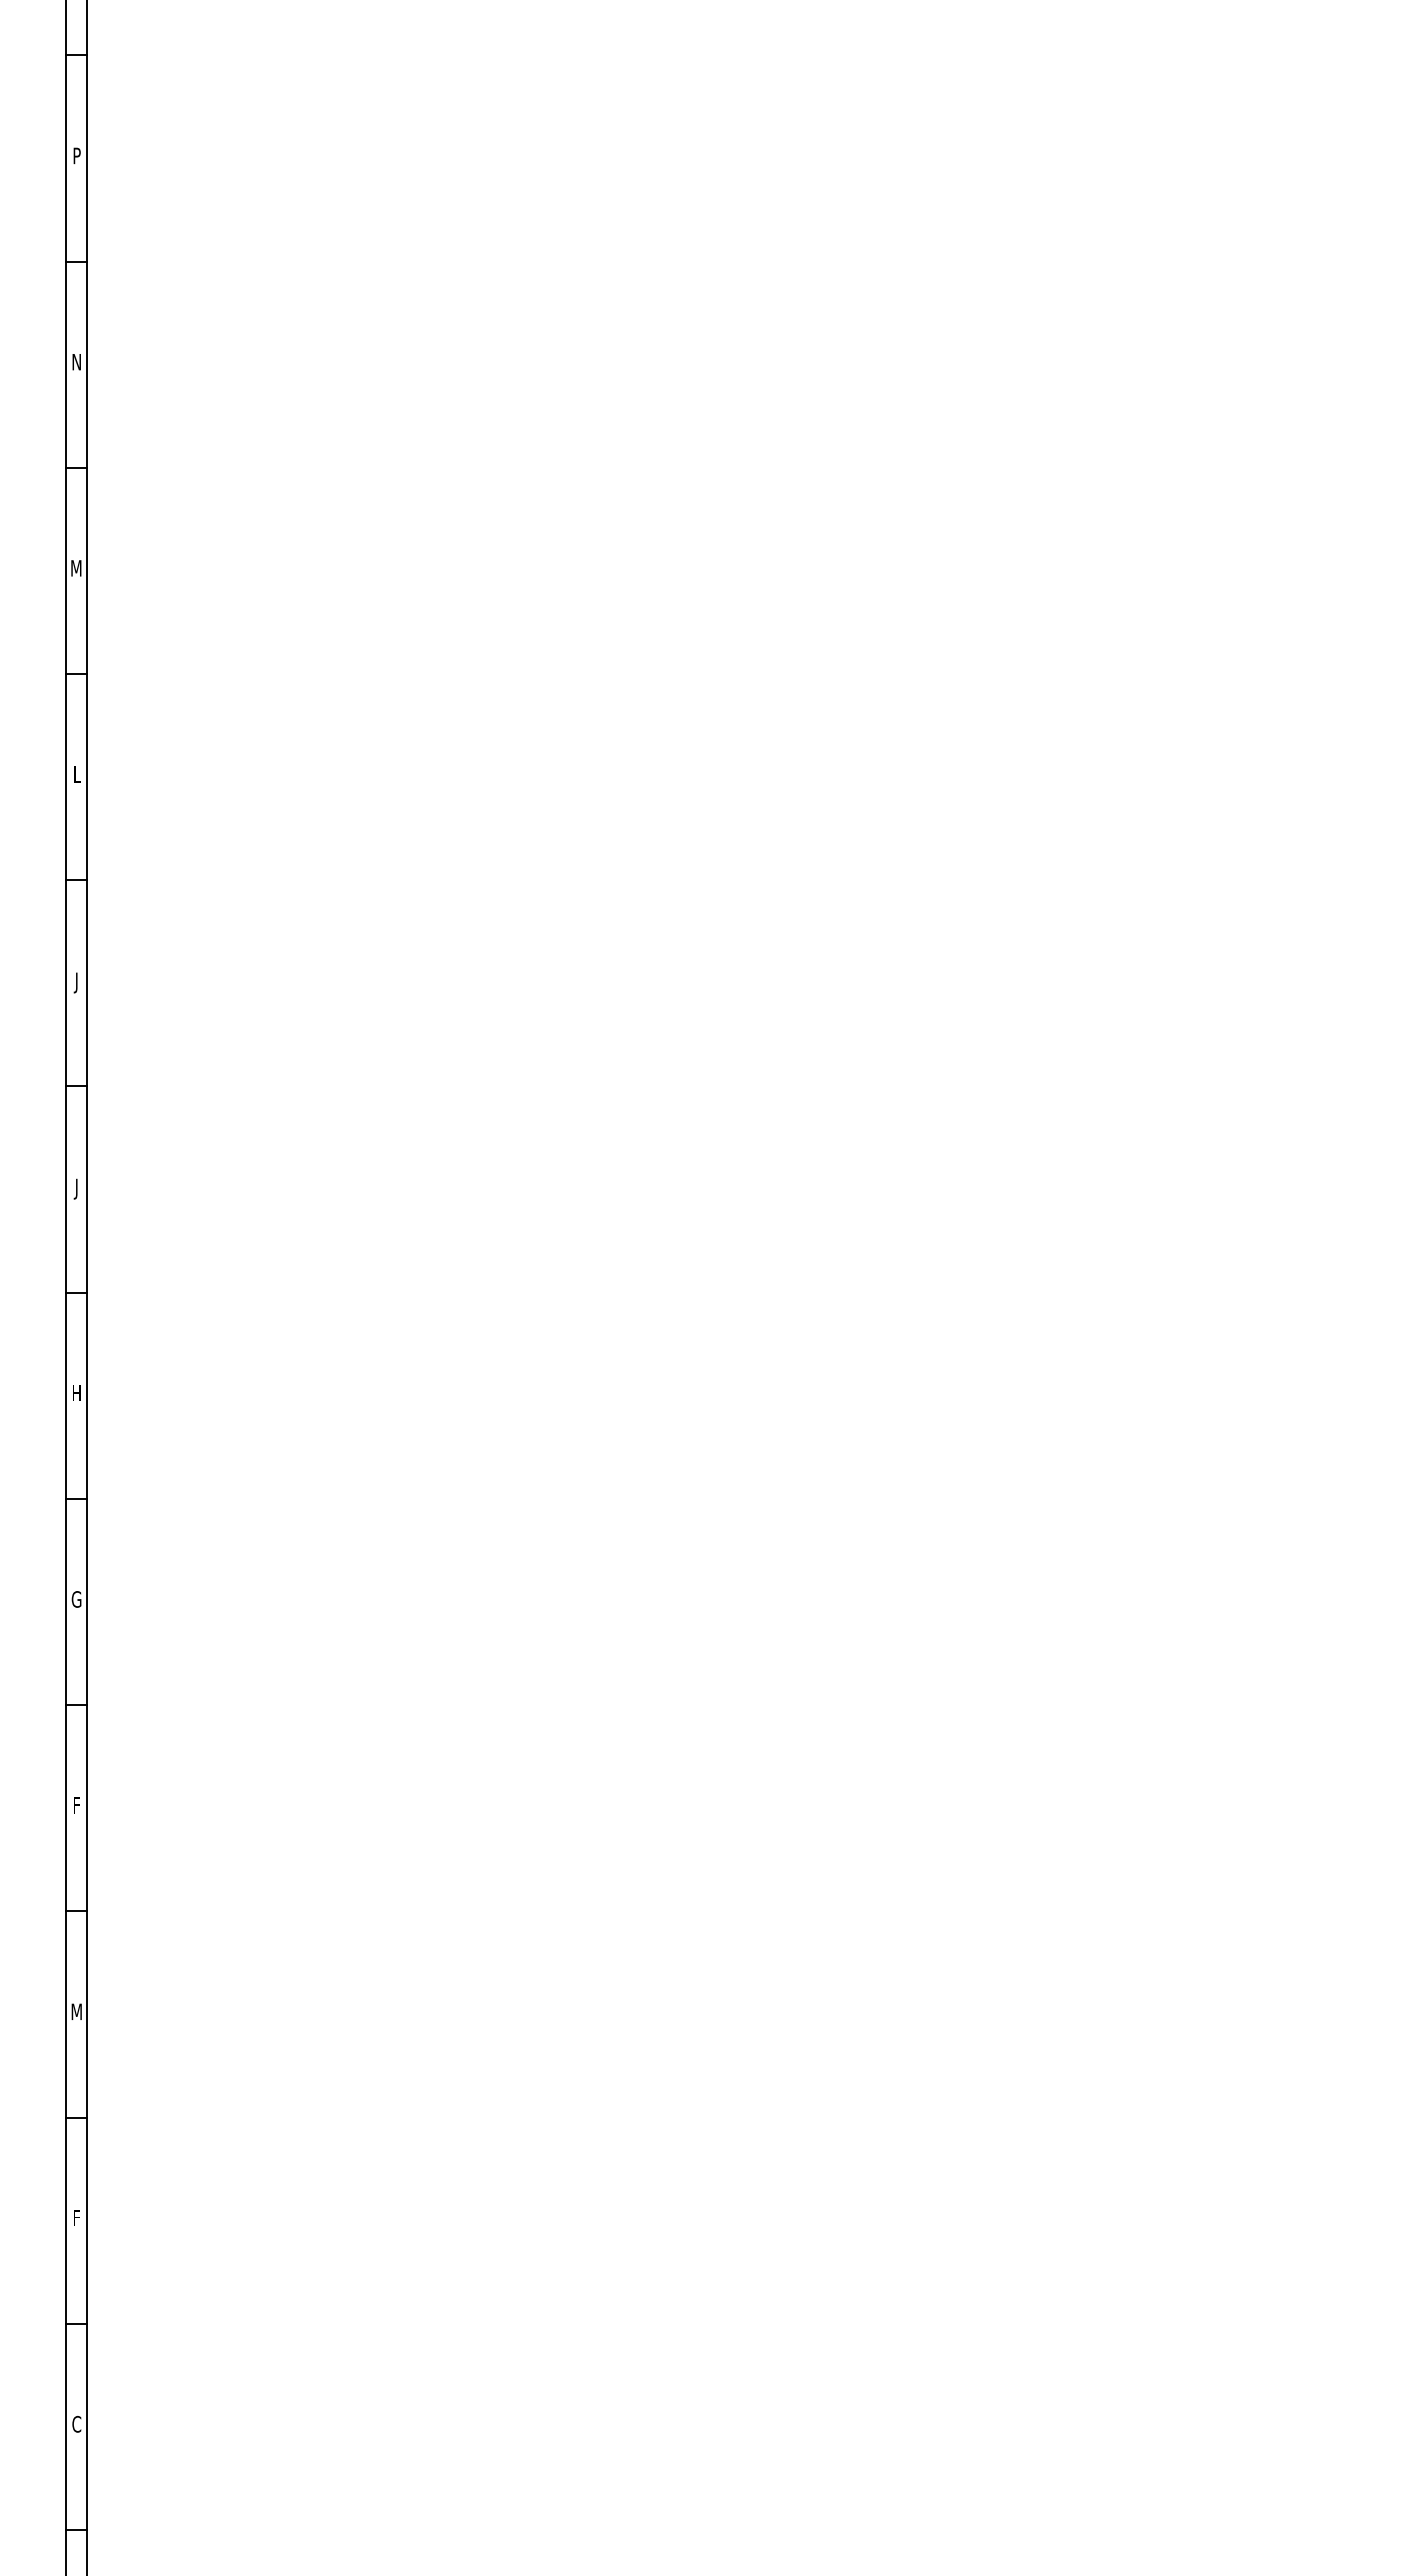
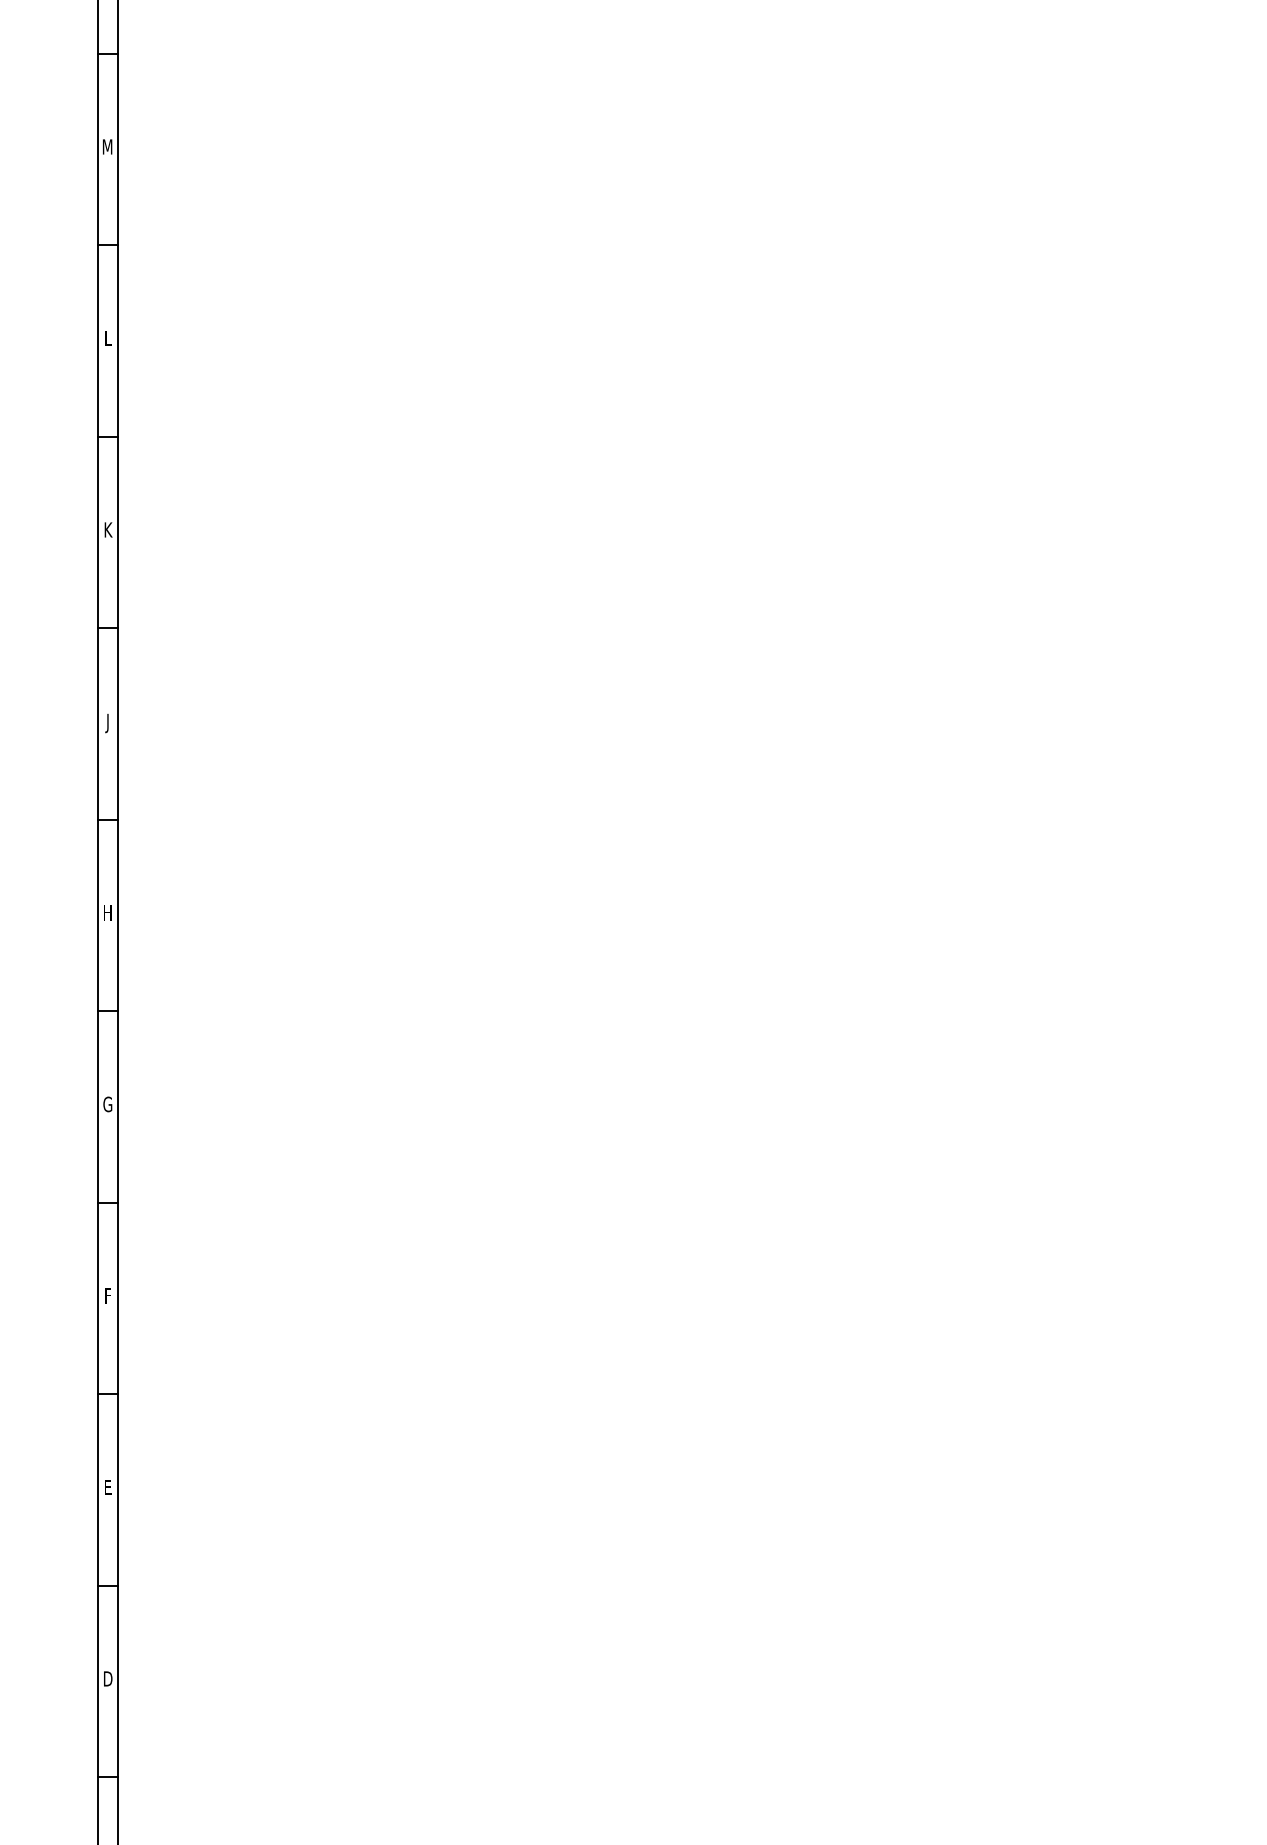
text: (77, 982) -> (108, 531), J -> K
text: (76, 2011) -> (107, 1487), M -> E
text: (76, 2218) -> (107, 1679), F -> D

